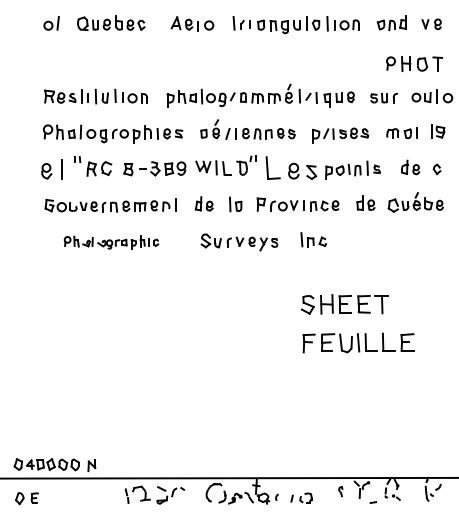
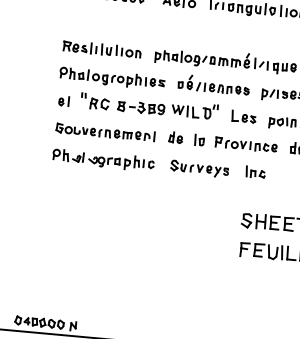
part: (291, 167) -> (244, 116), size x0.62
part: (51, 169) -> (63, 101), size x0.62
part: (111, 242) -> (103, 160), size x1.43

